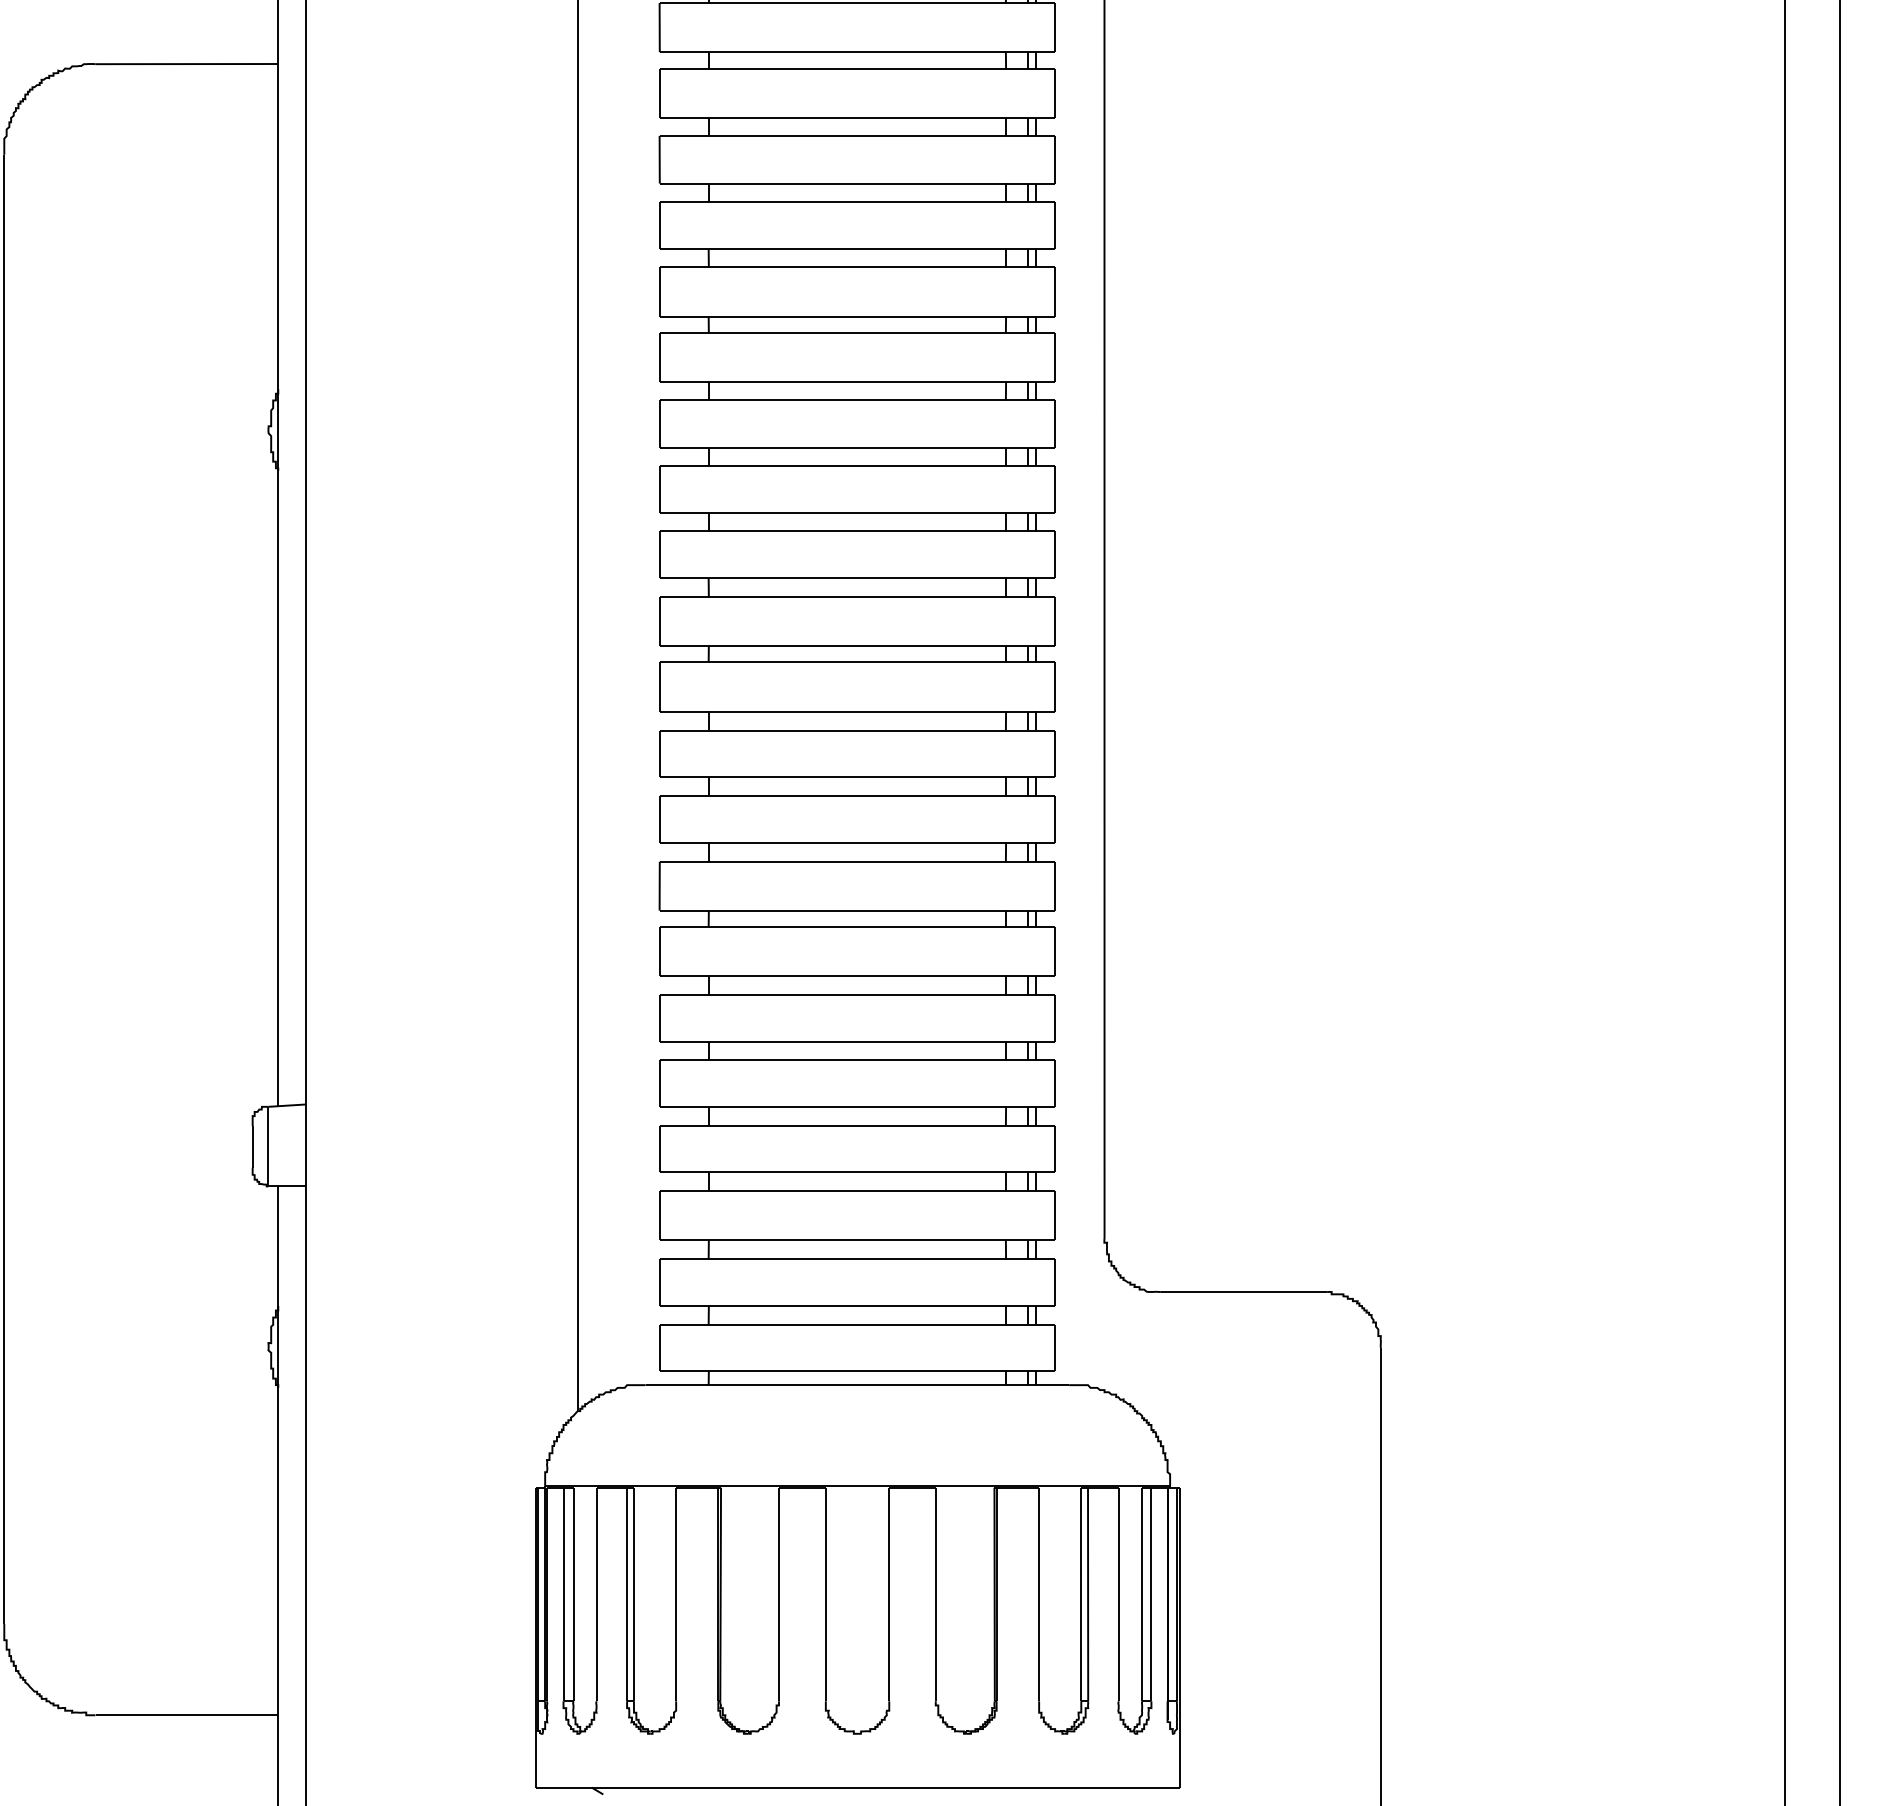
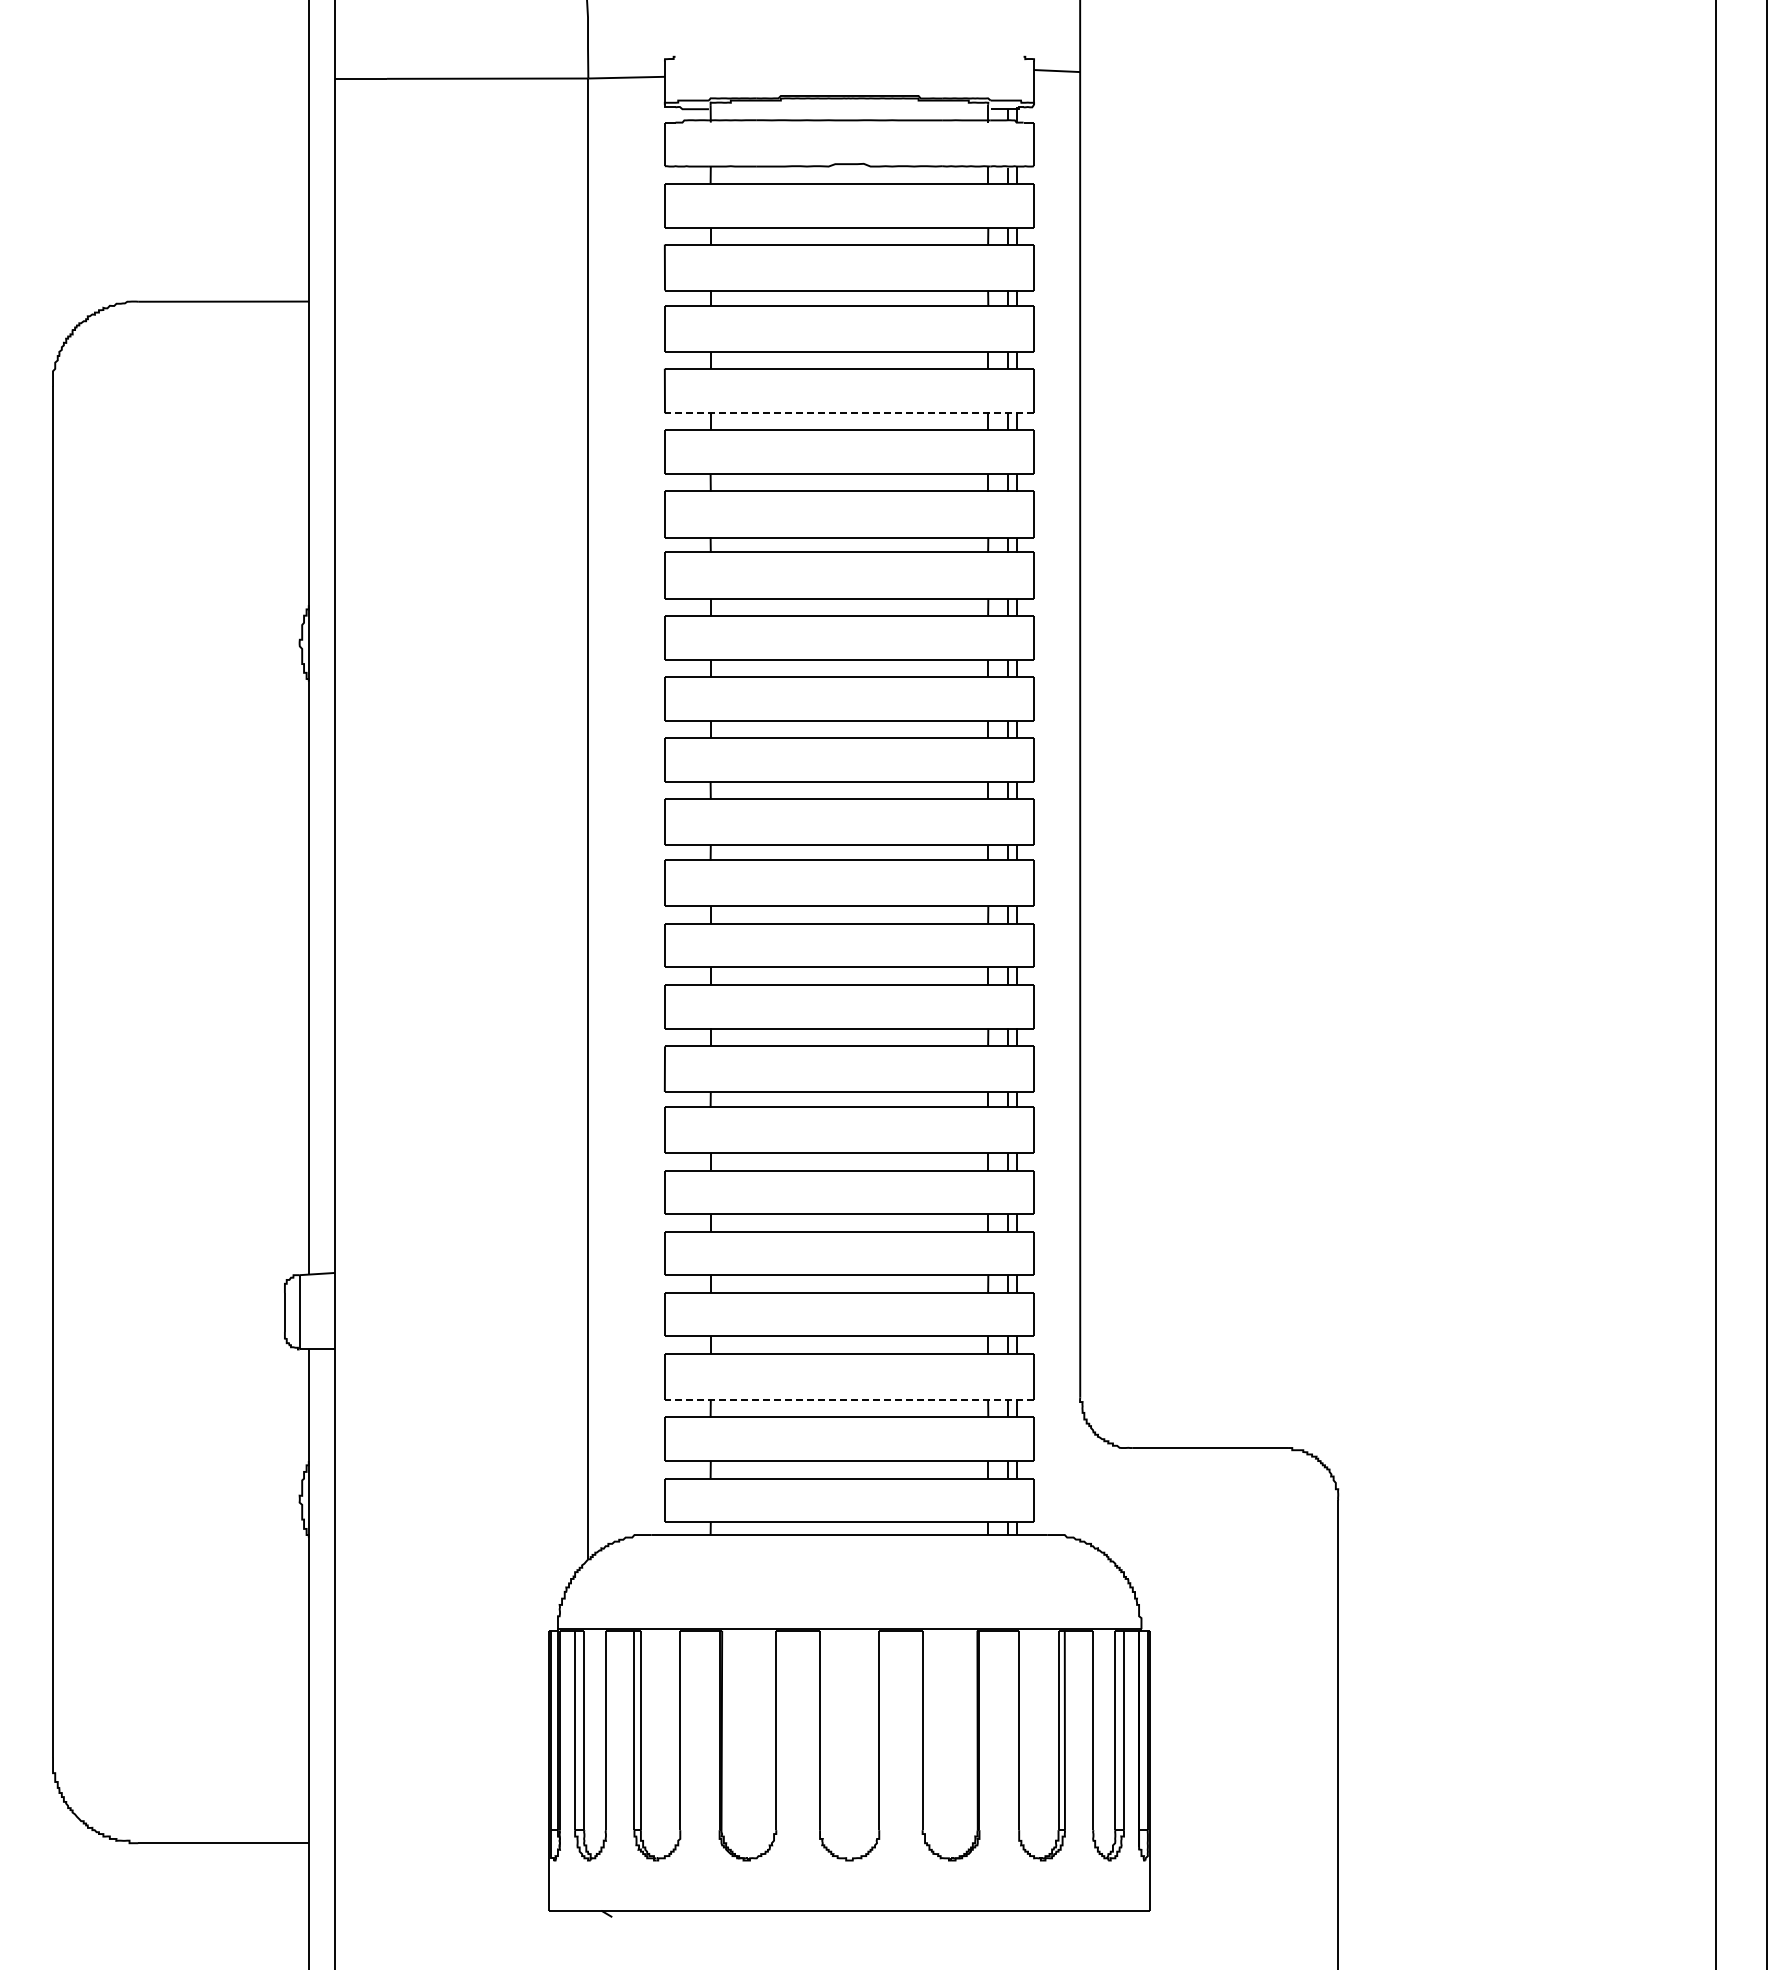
line: (857, 183) -> (849, 413), solid -> dashed
line: (857, 1240) -> (849, 1399), solid -> dashed

